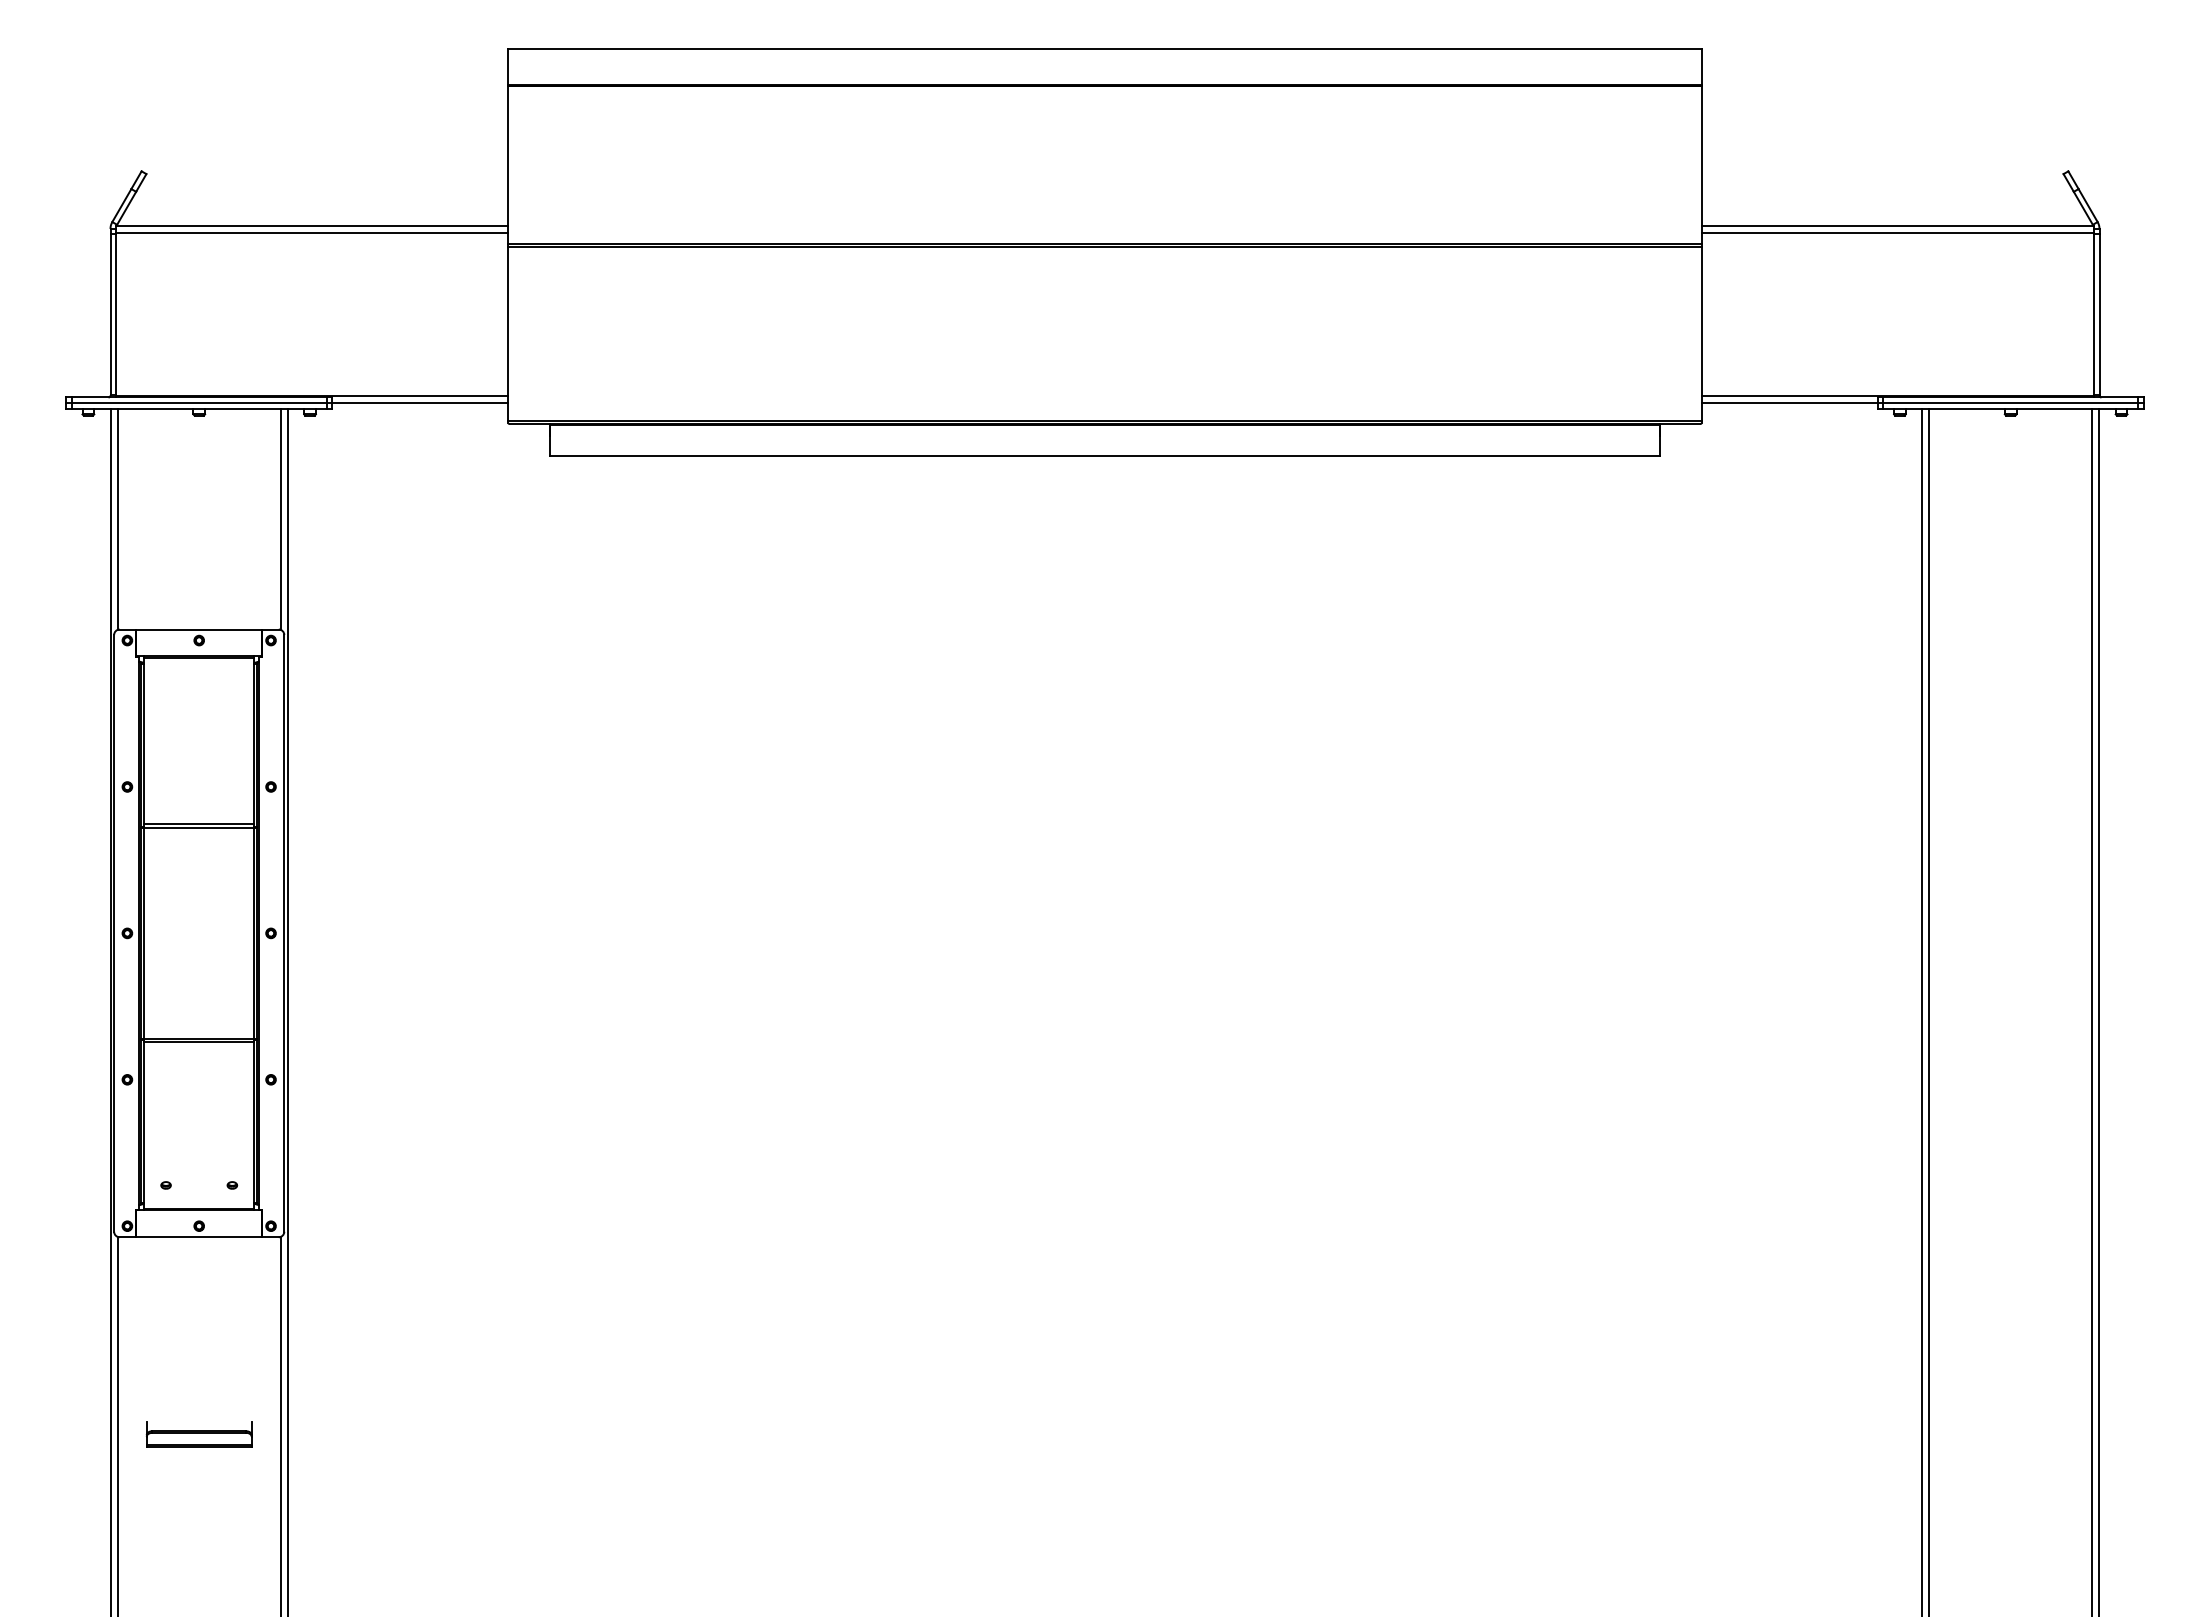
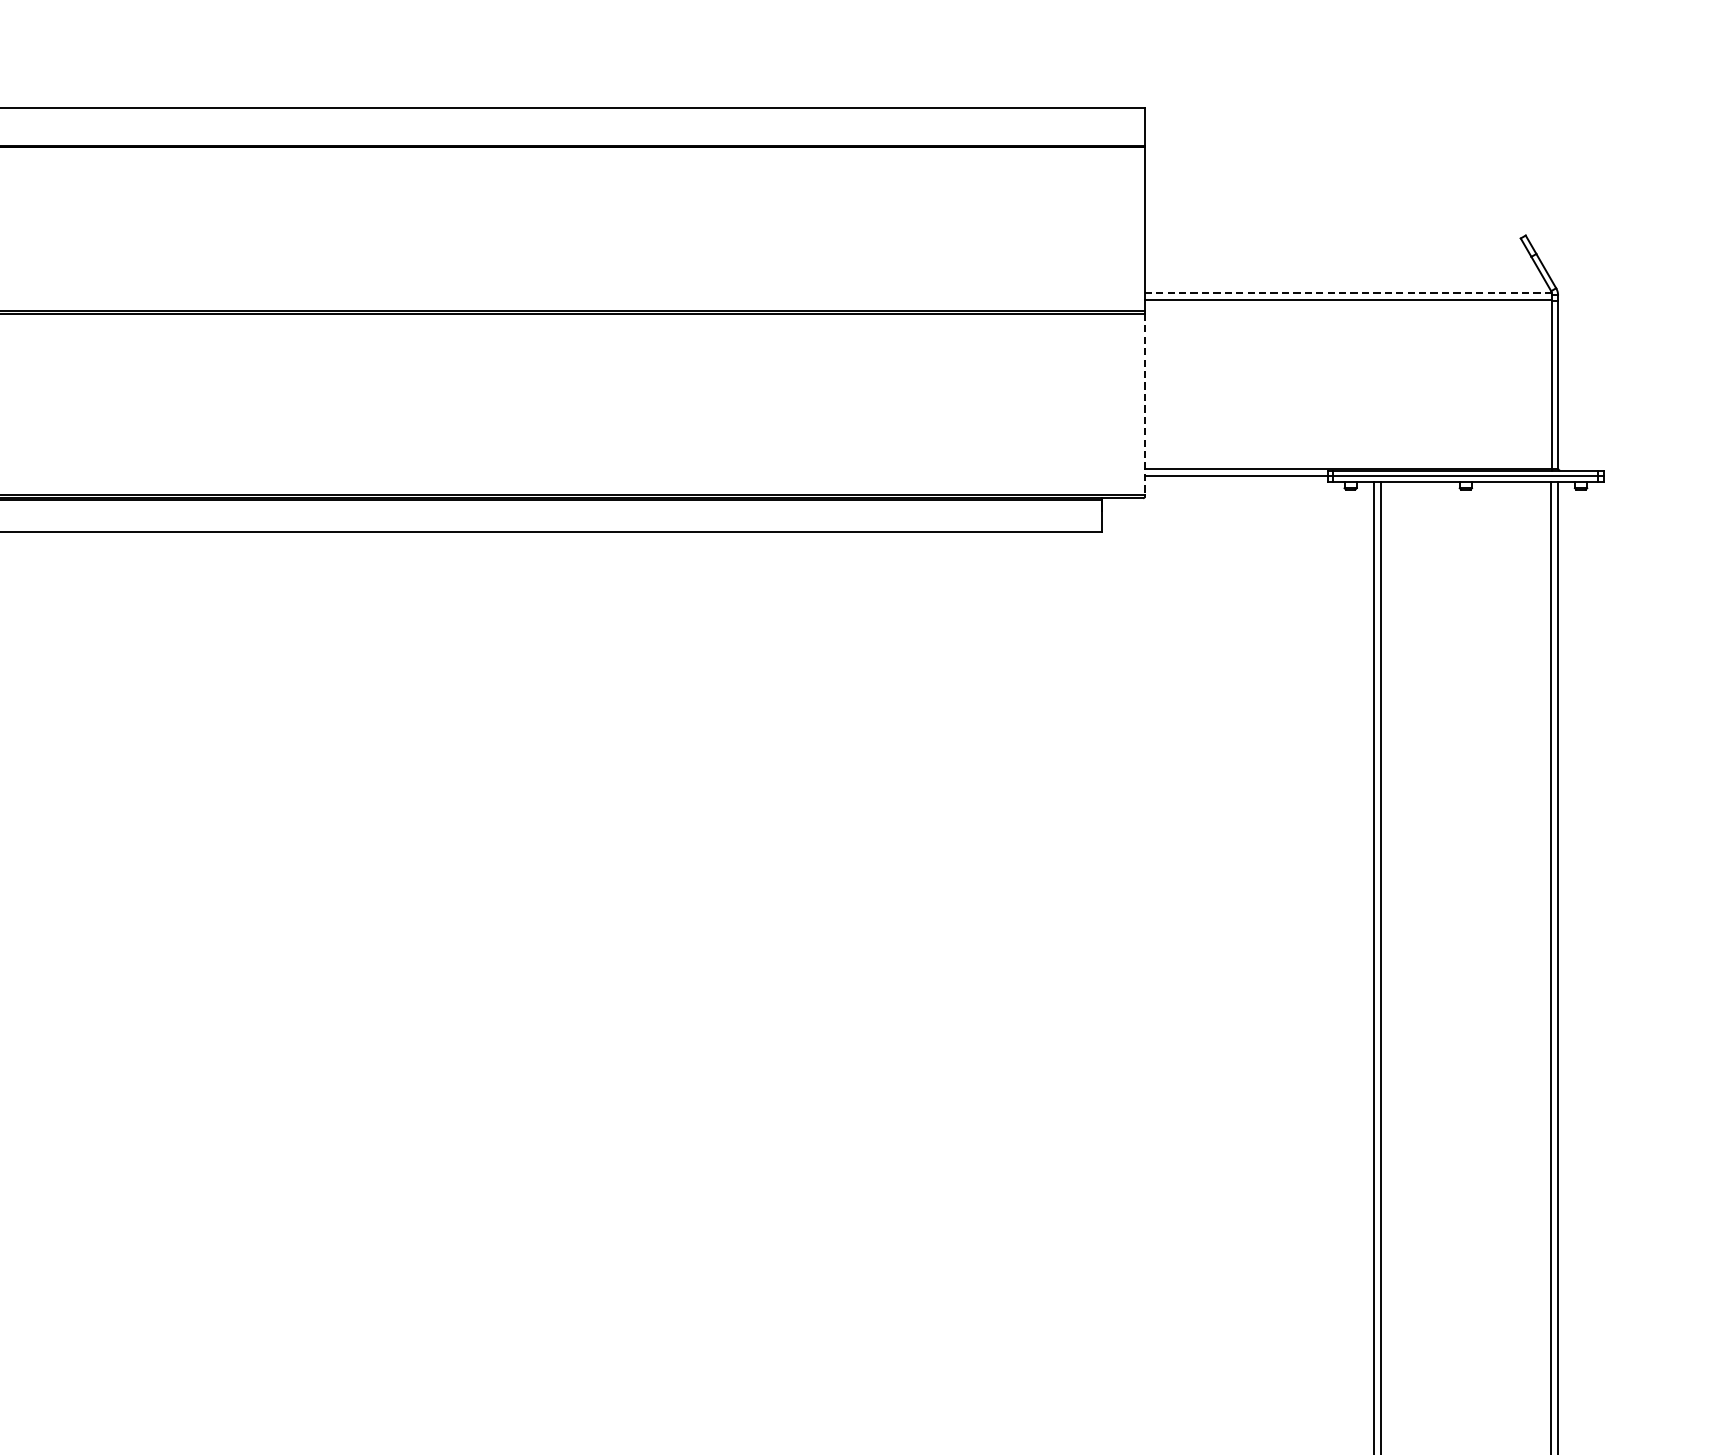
line: (1898, 226) -> (1349, 292), solid -> dashed
line: (1701, 334) -> (1144, 405), solid -> dashed

